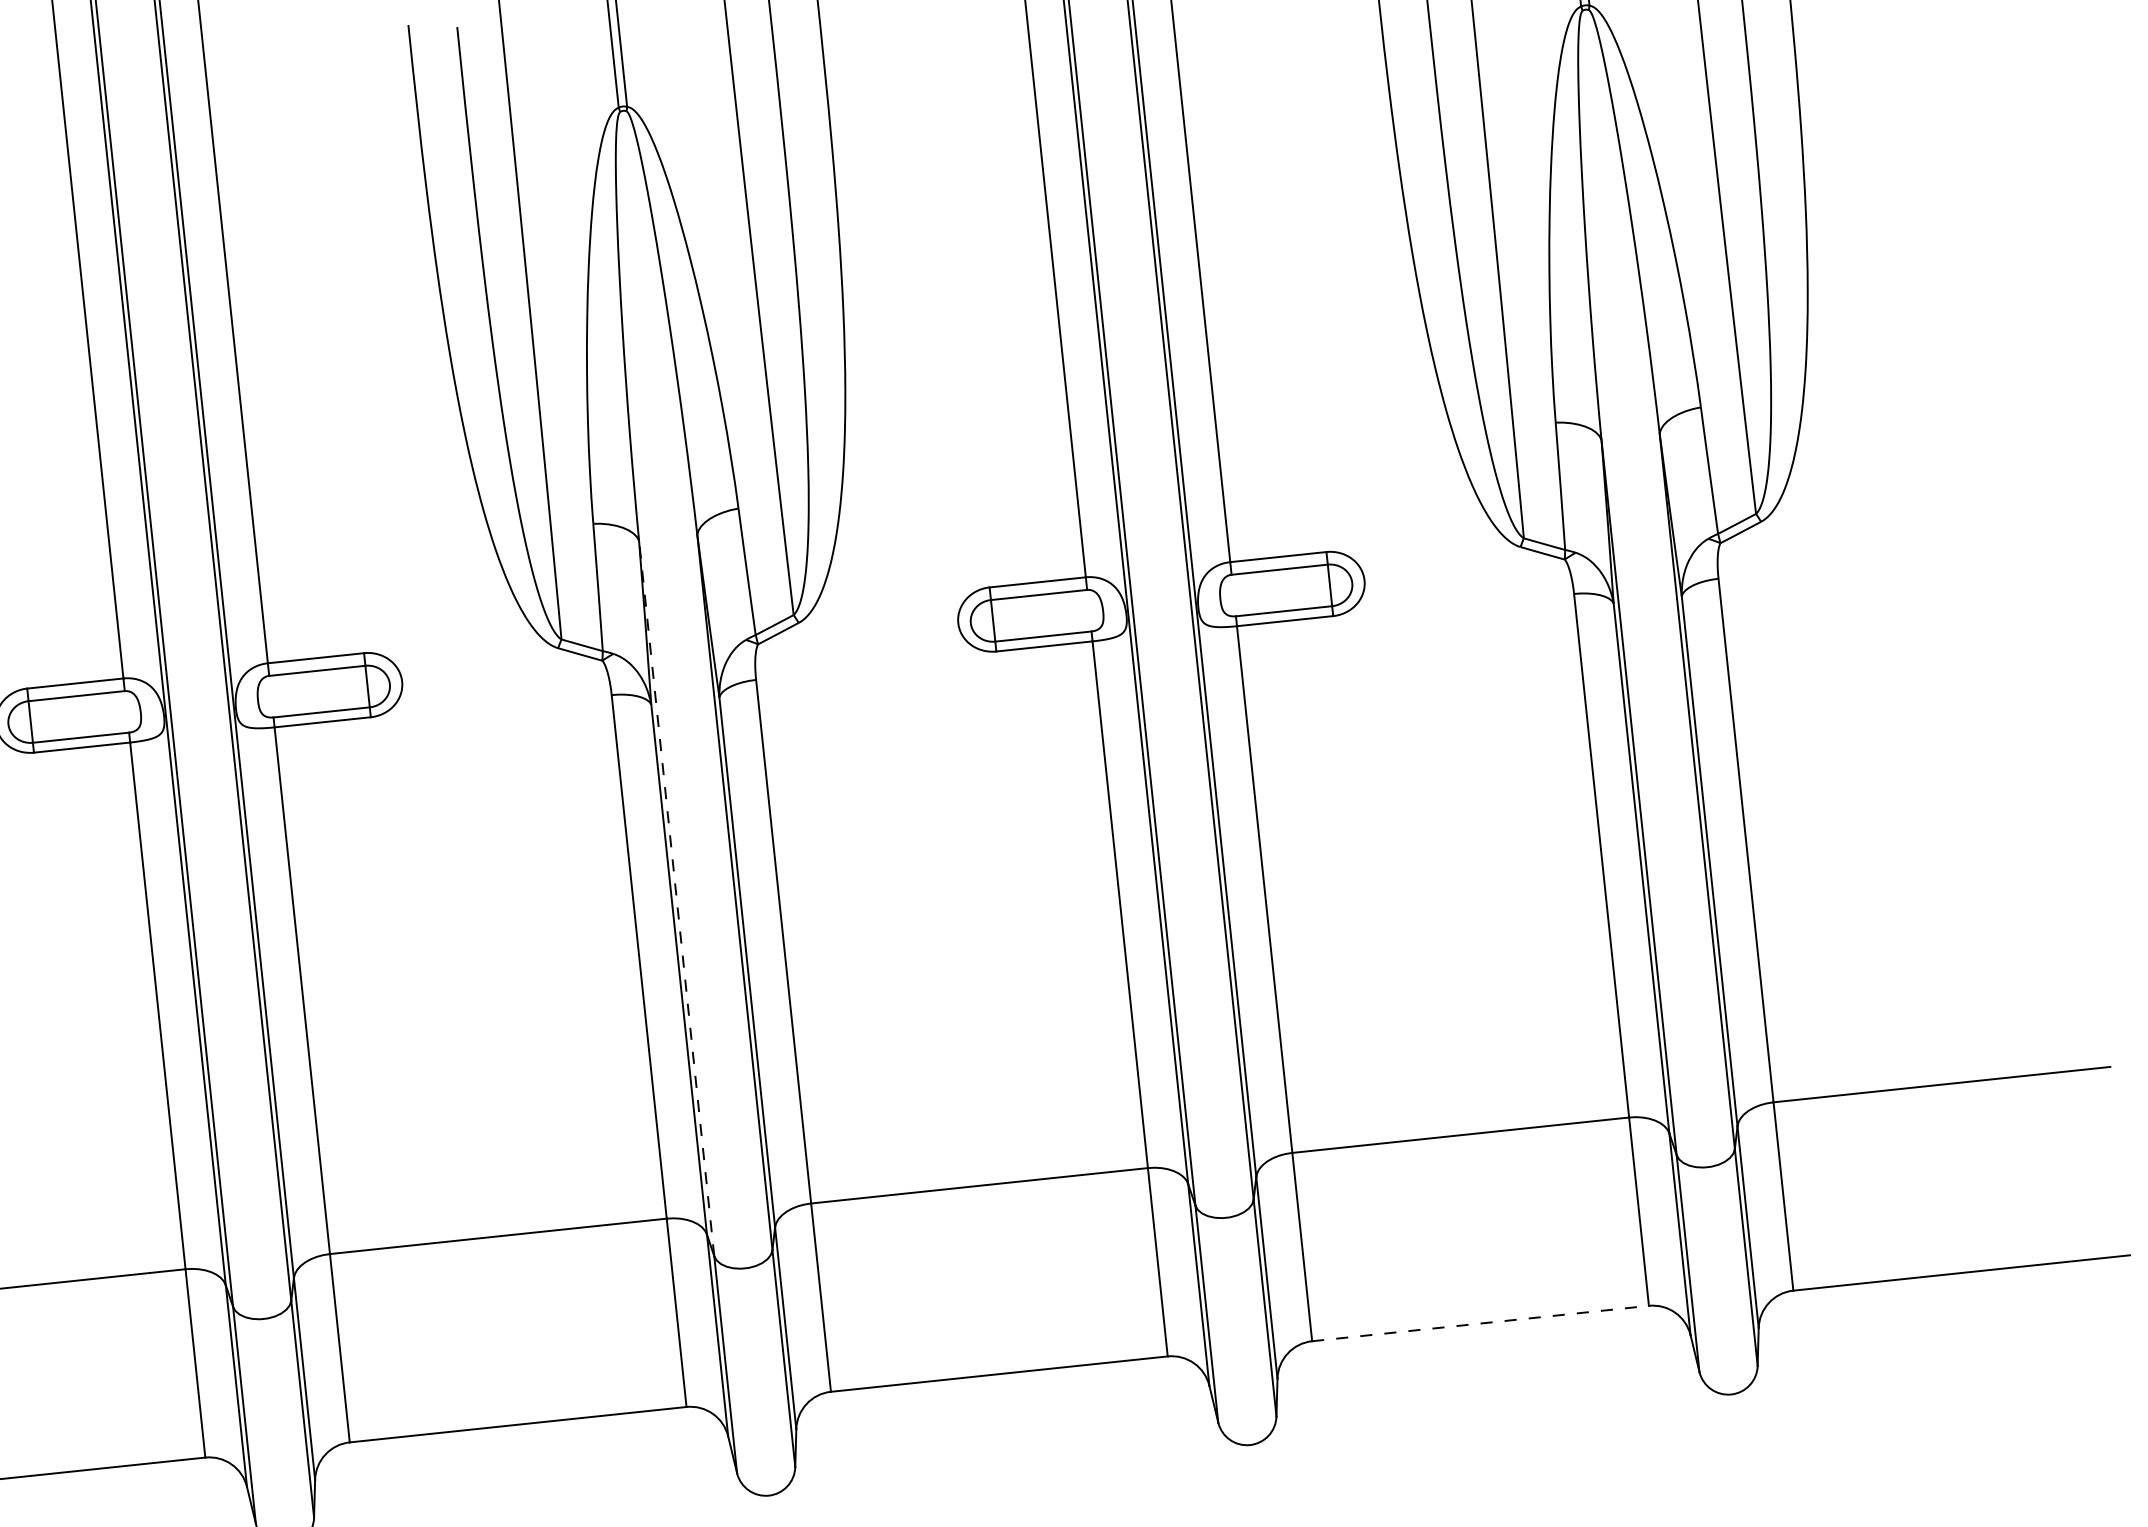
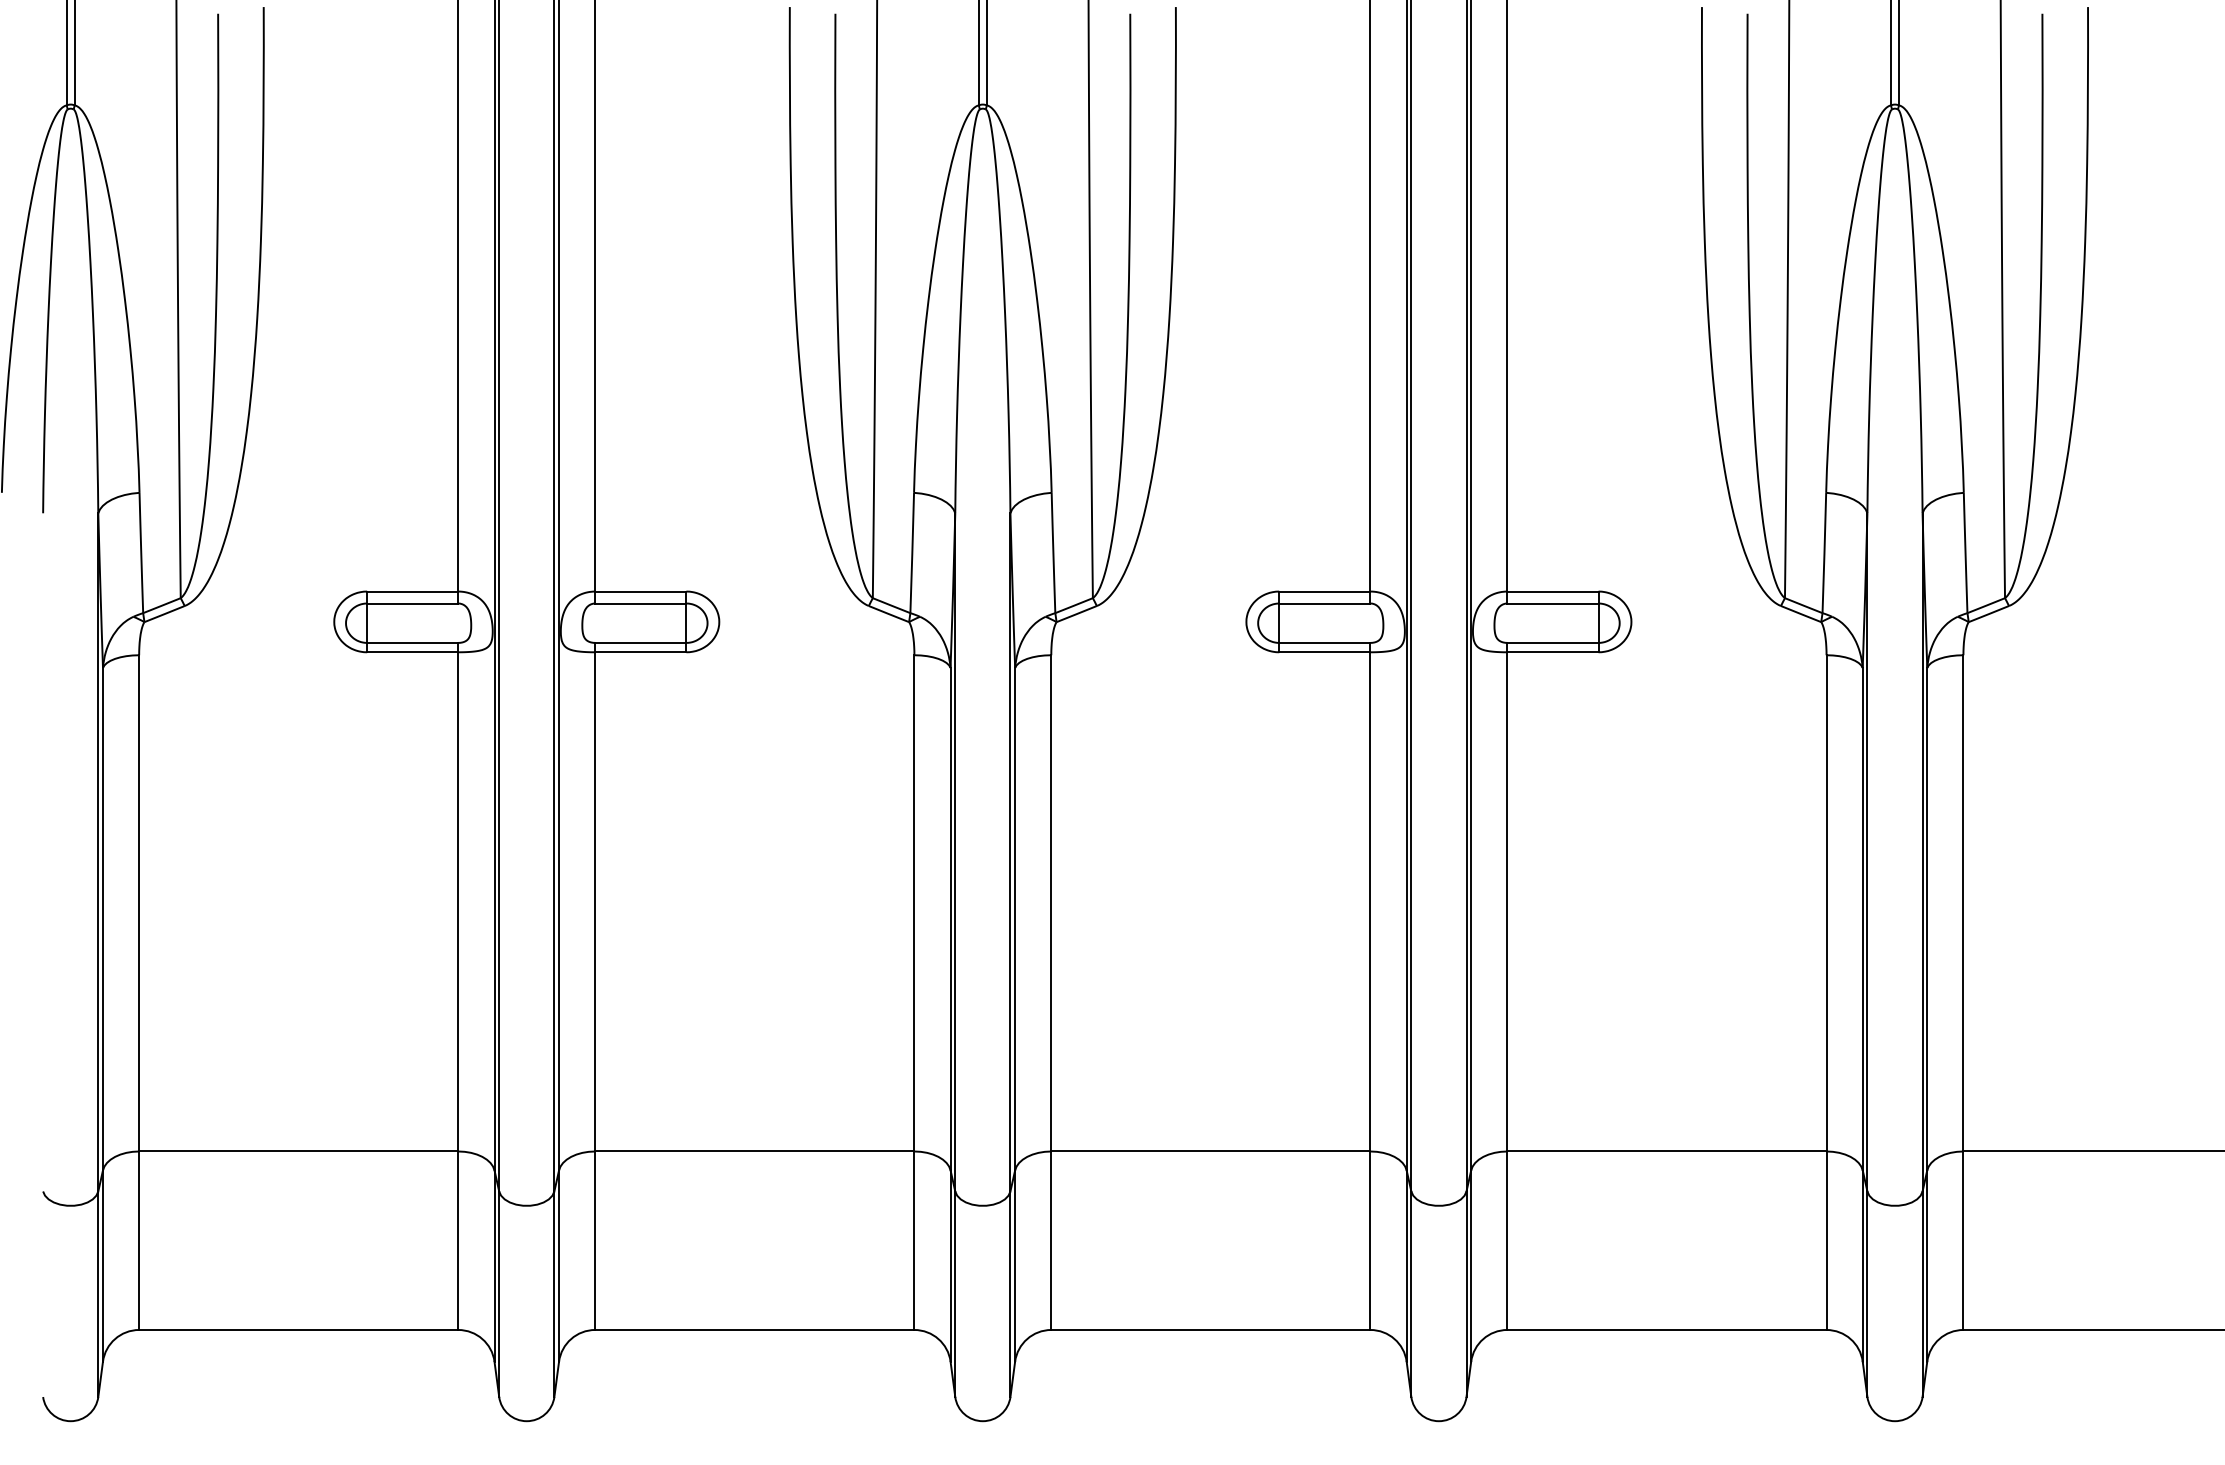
line: (676, 897) -> (955, 851), dashed -> solid
line: (1479, 1323) -> (1666, 1329), dashed -> solid

